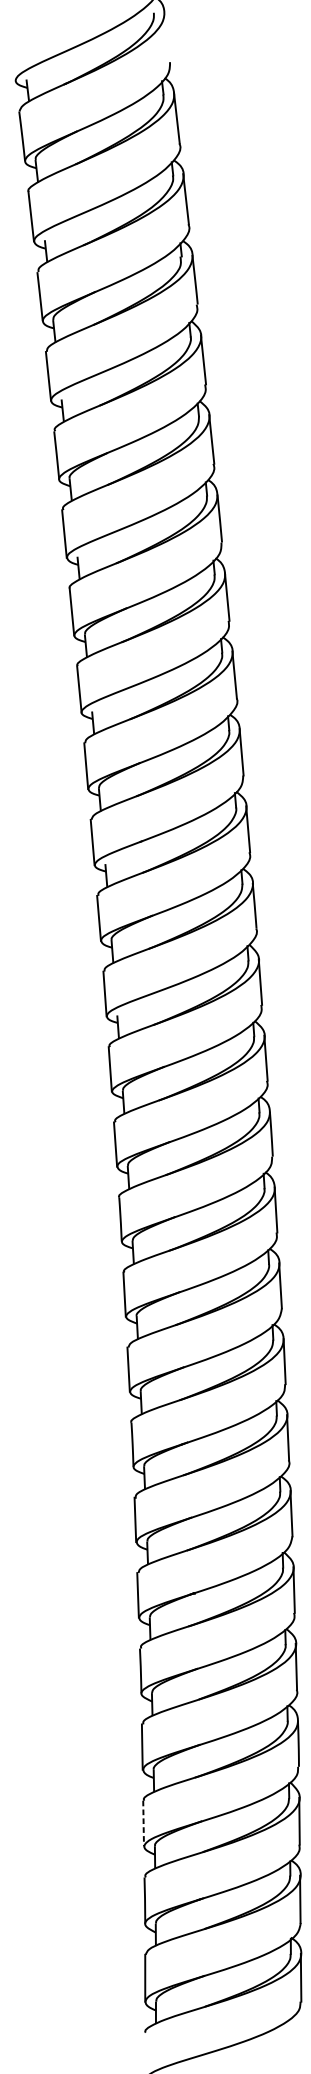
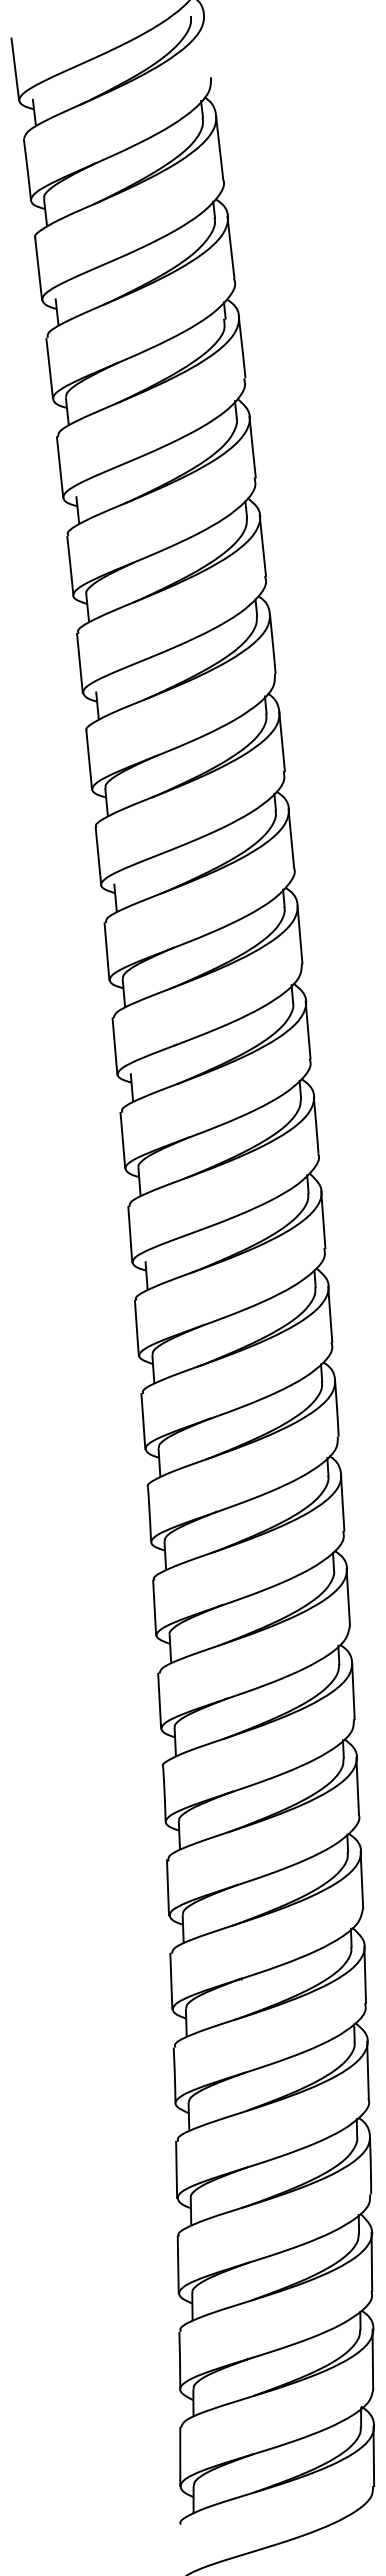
line: (12, 55) -> (15, 69), added
line: (143, 1824) -> (178, 2265), dashed -> solid

